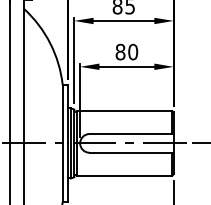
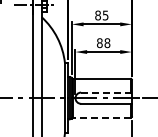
text: (133, 51) -> (107, 42), 80 -> 88
line: (131, 133) -> (106, 92), solid -> dashed
line: (124, 175) -> (102, 117), solid -> dashed

